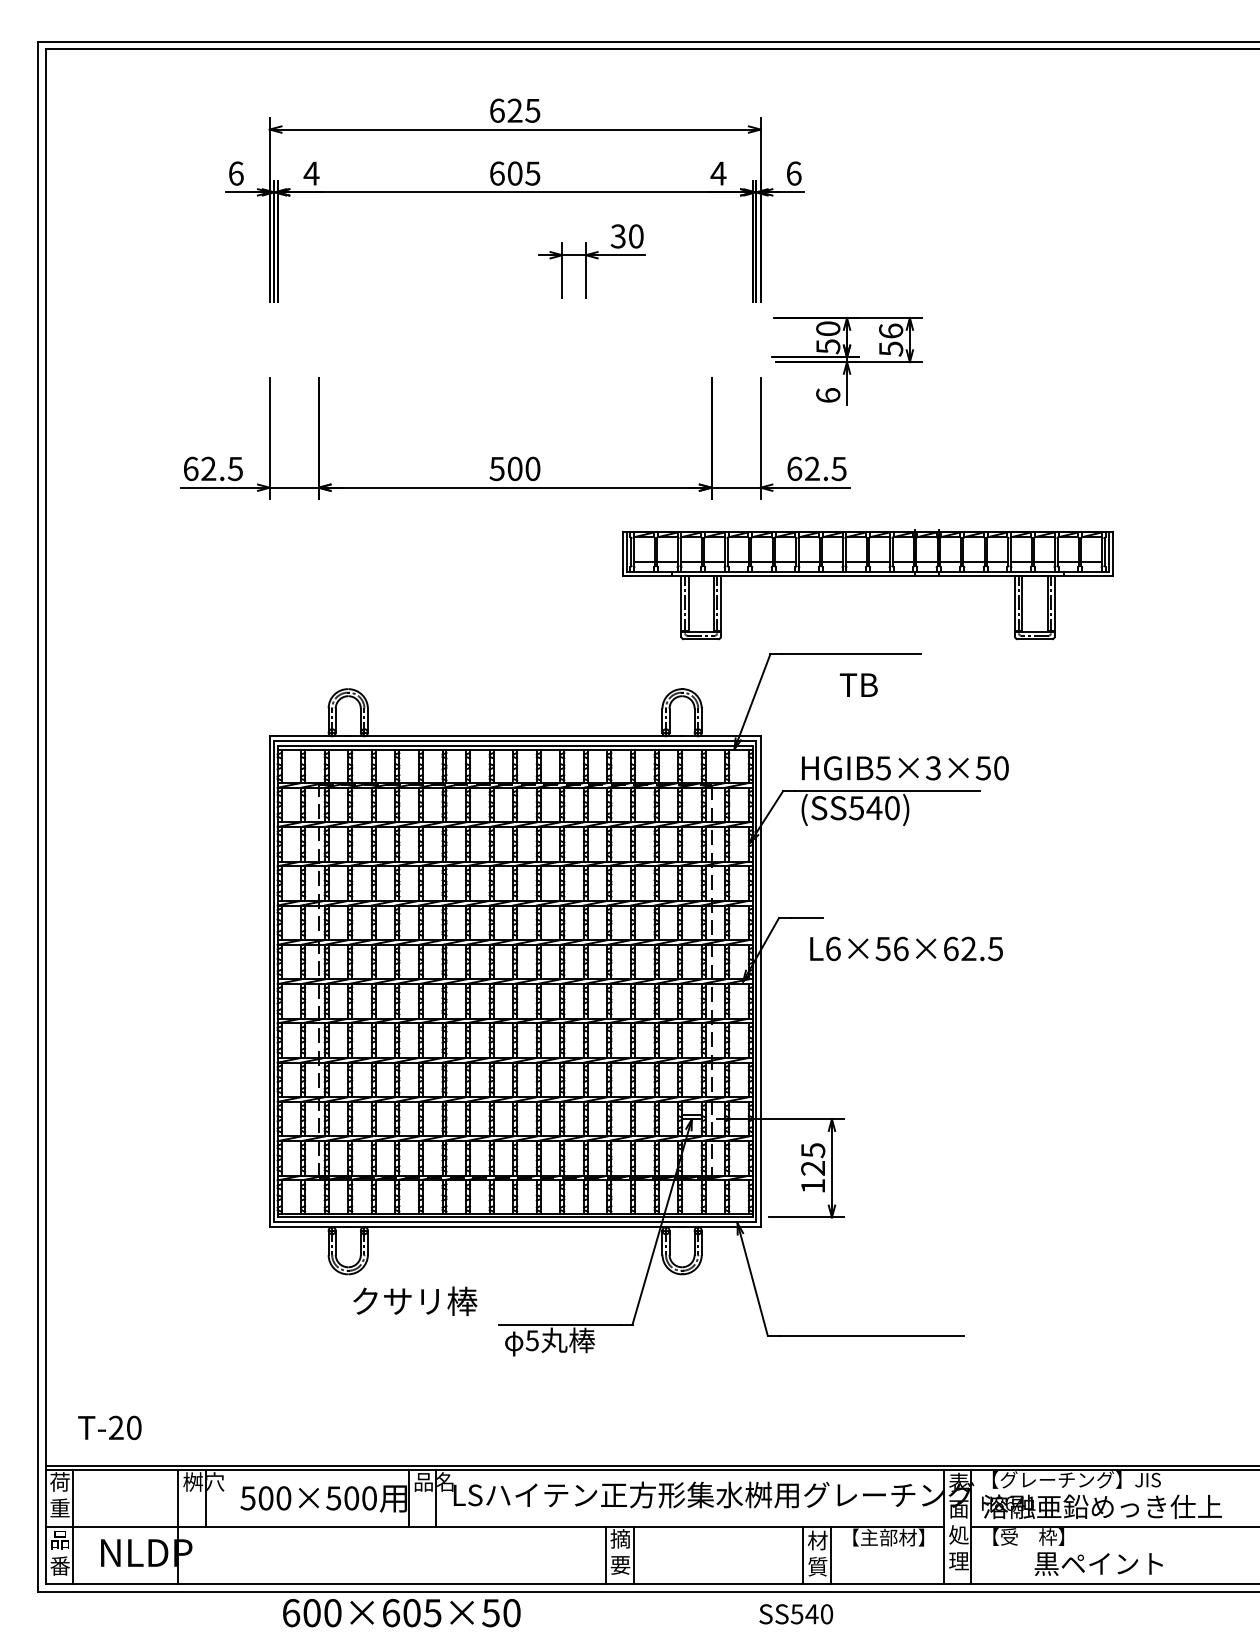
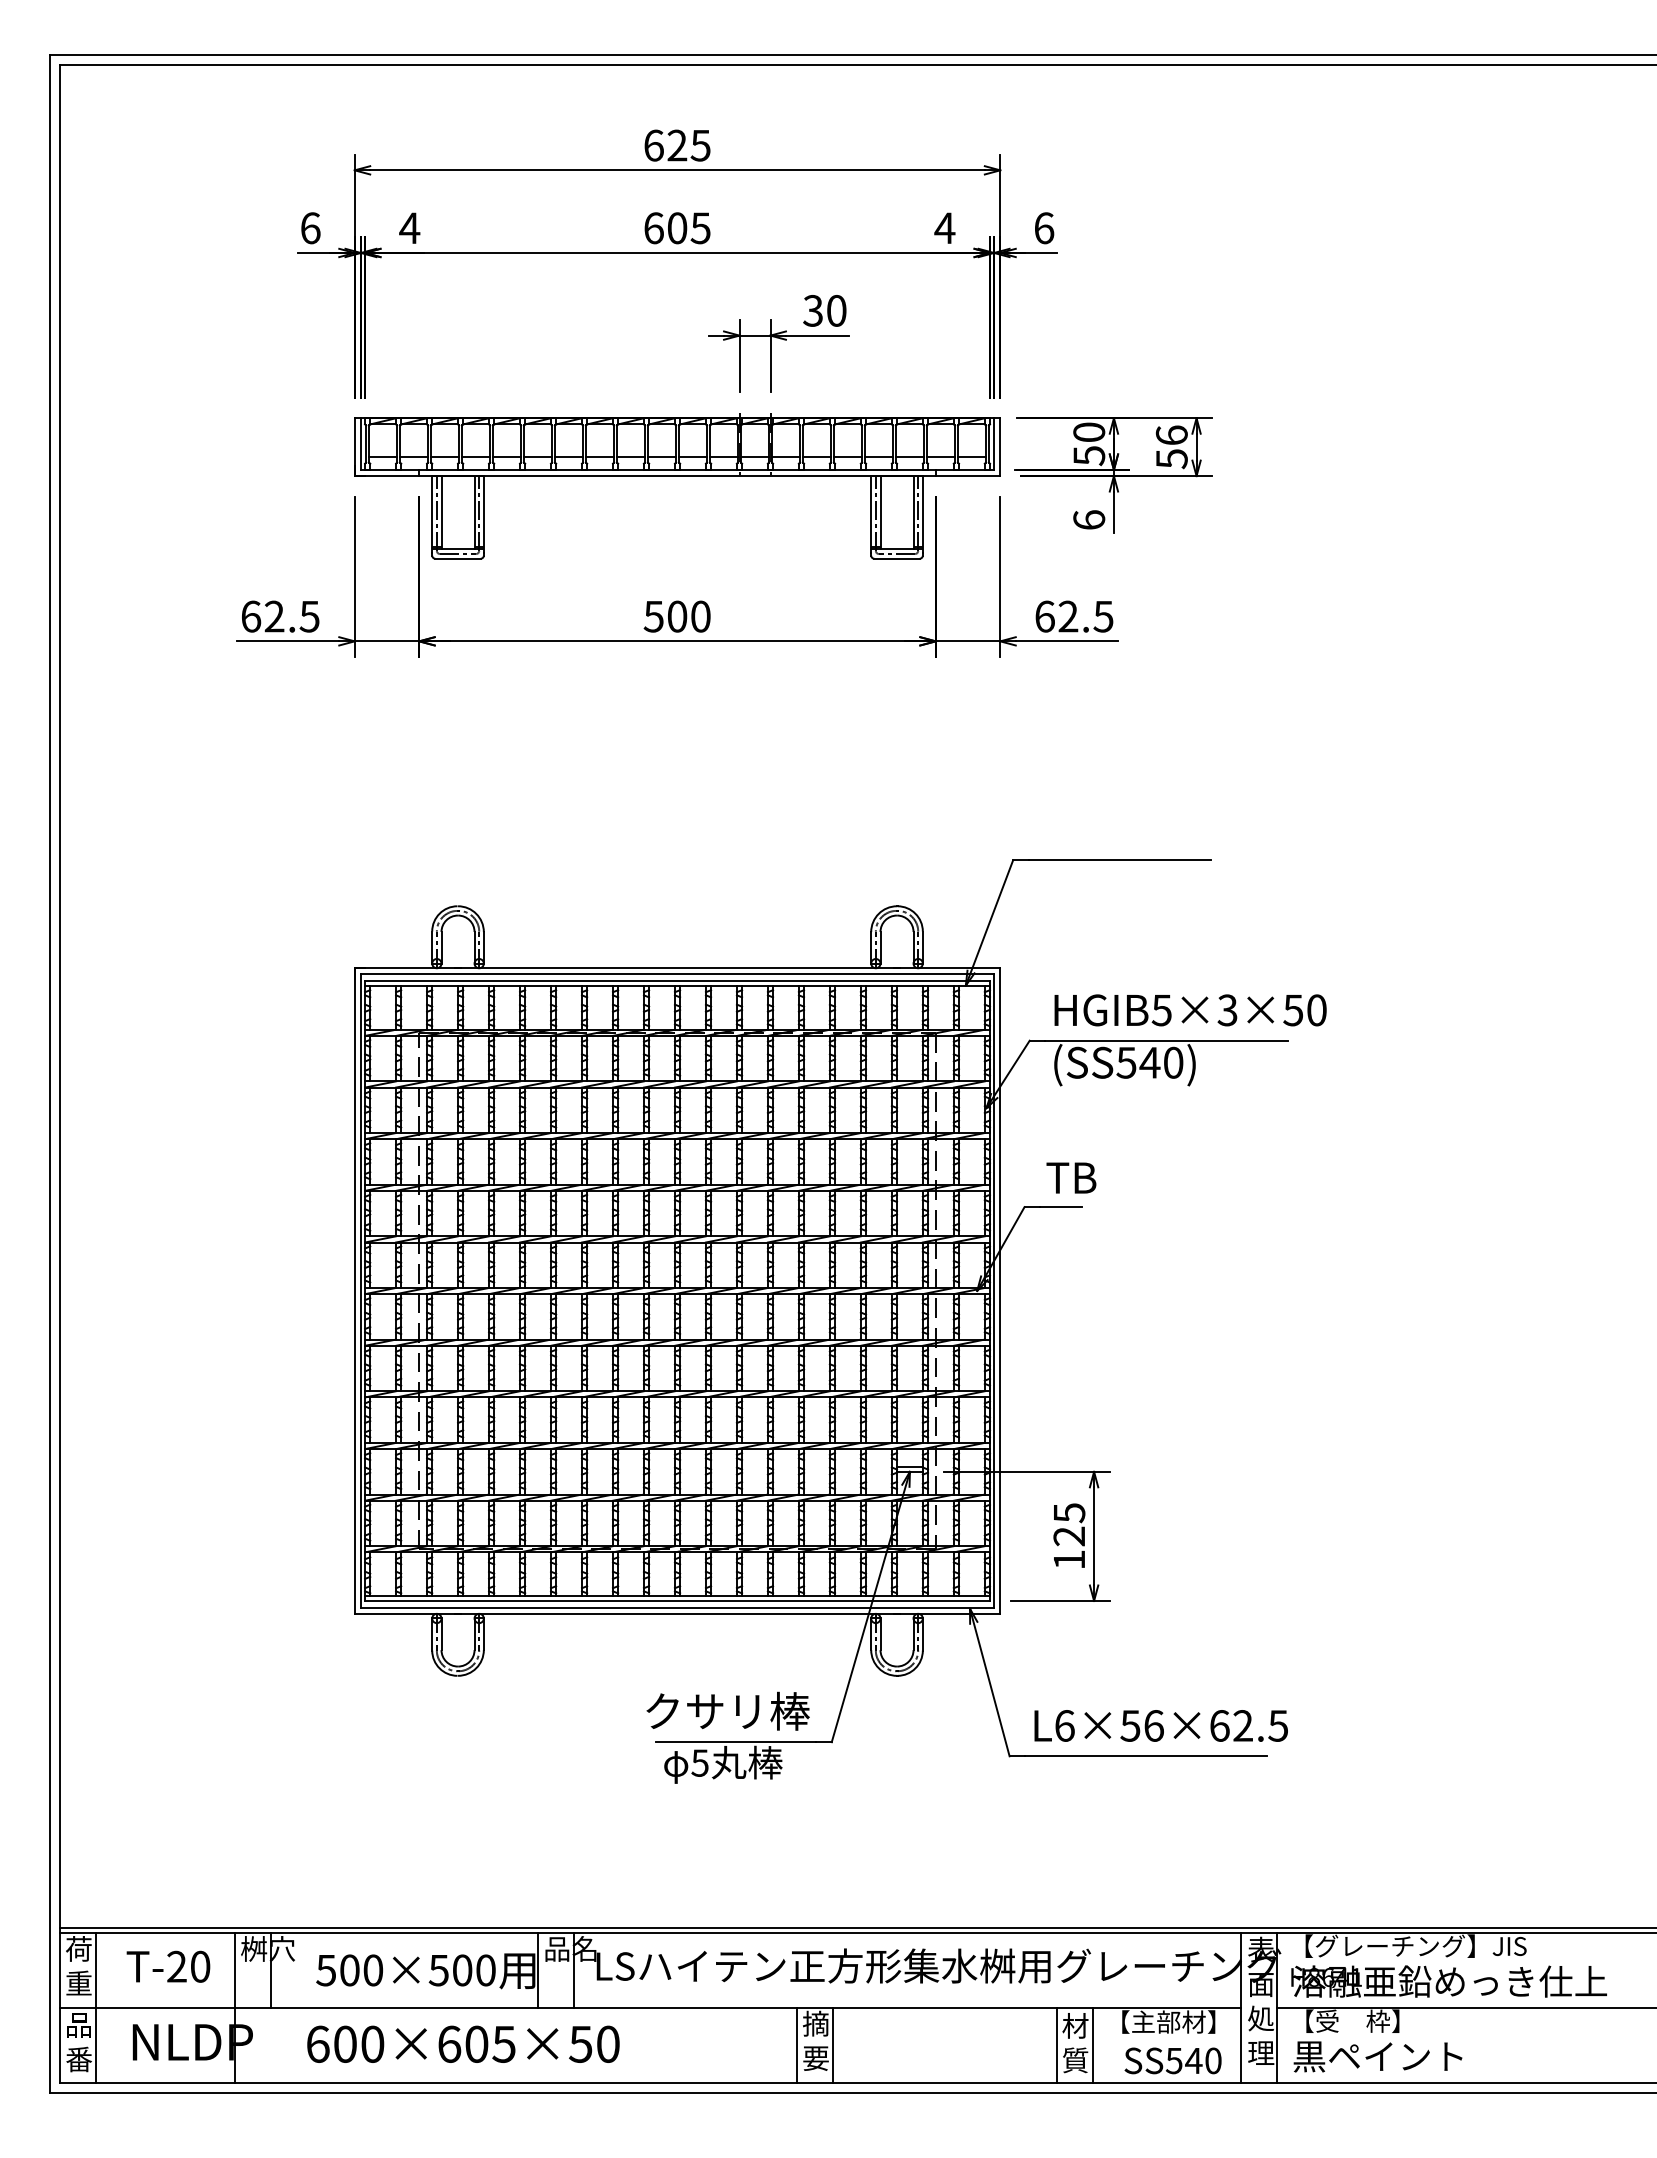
part: (868, 576) -> (677, 476), moved
text: (858, 684) -> (1071, 1177), moved
text: (906, 948) -> (1160, 1725), moved
text: (414, 1300) -> (727, 1710), moved
text: (109, 1427) -> (168, 1966), moved
text: (1098, 1563) -> (1377, 2056), moved
text: (401, 1612) -> (463, 2043), moved
text: (795, 1613) -> (1172, 2060), moved

